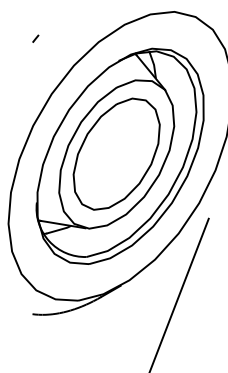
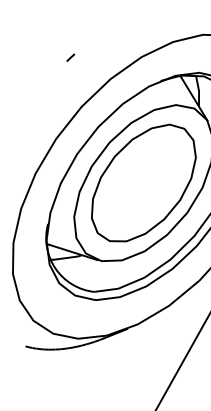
arc: (35, 38) -> (70, 57), moved

